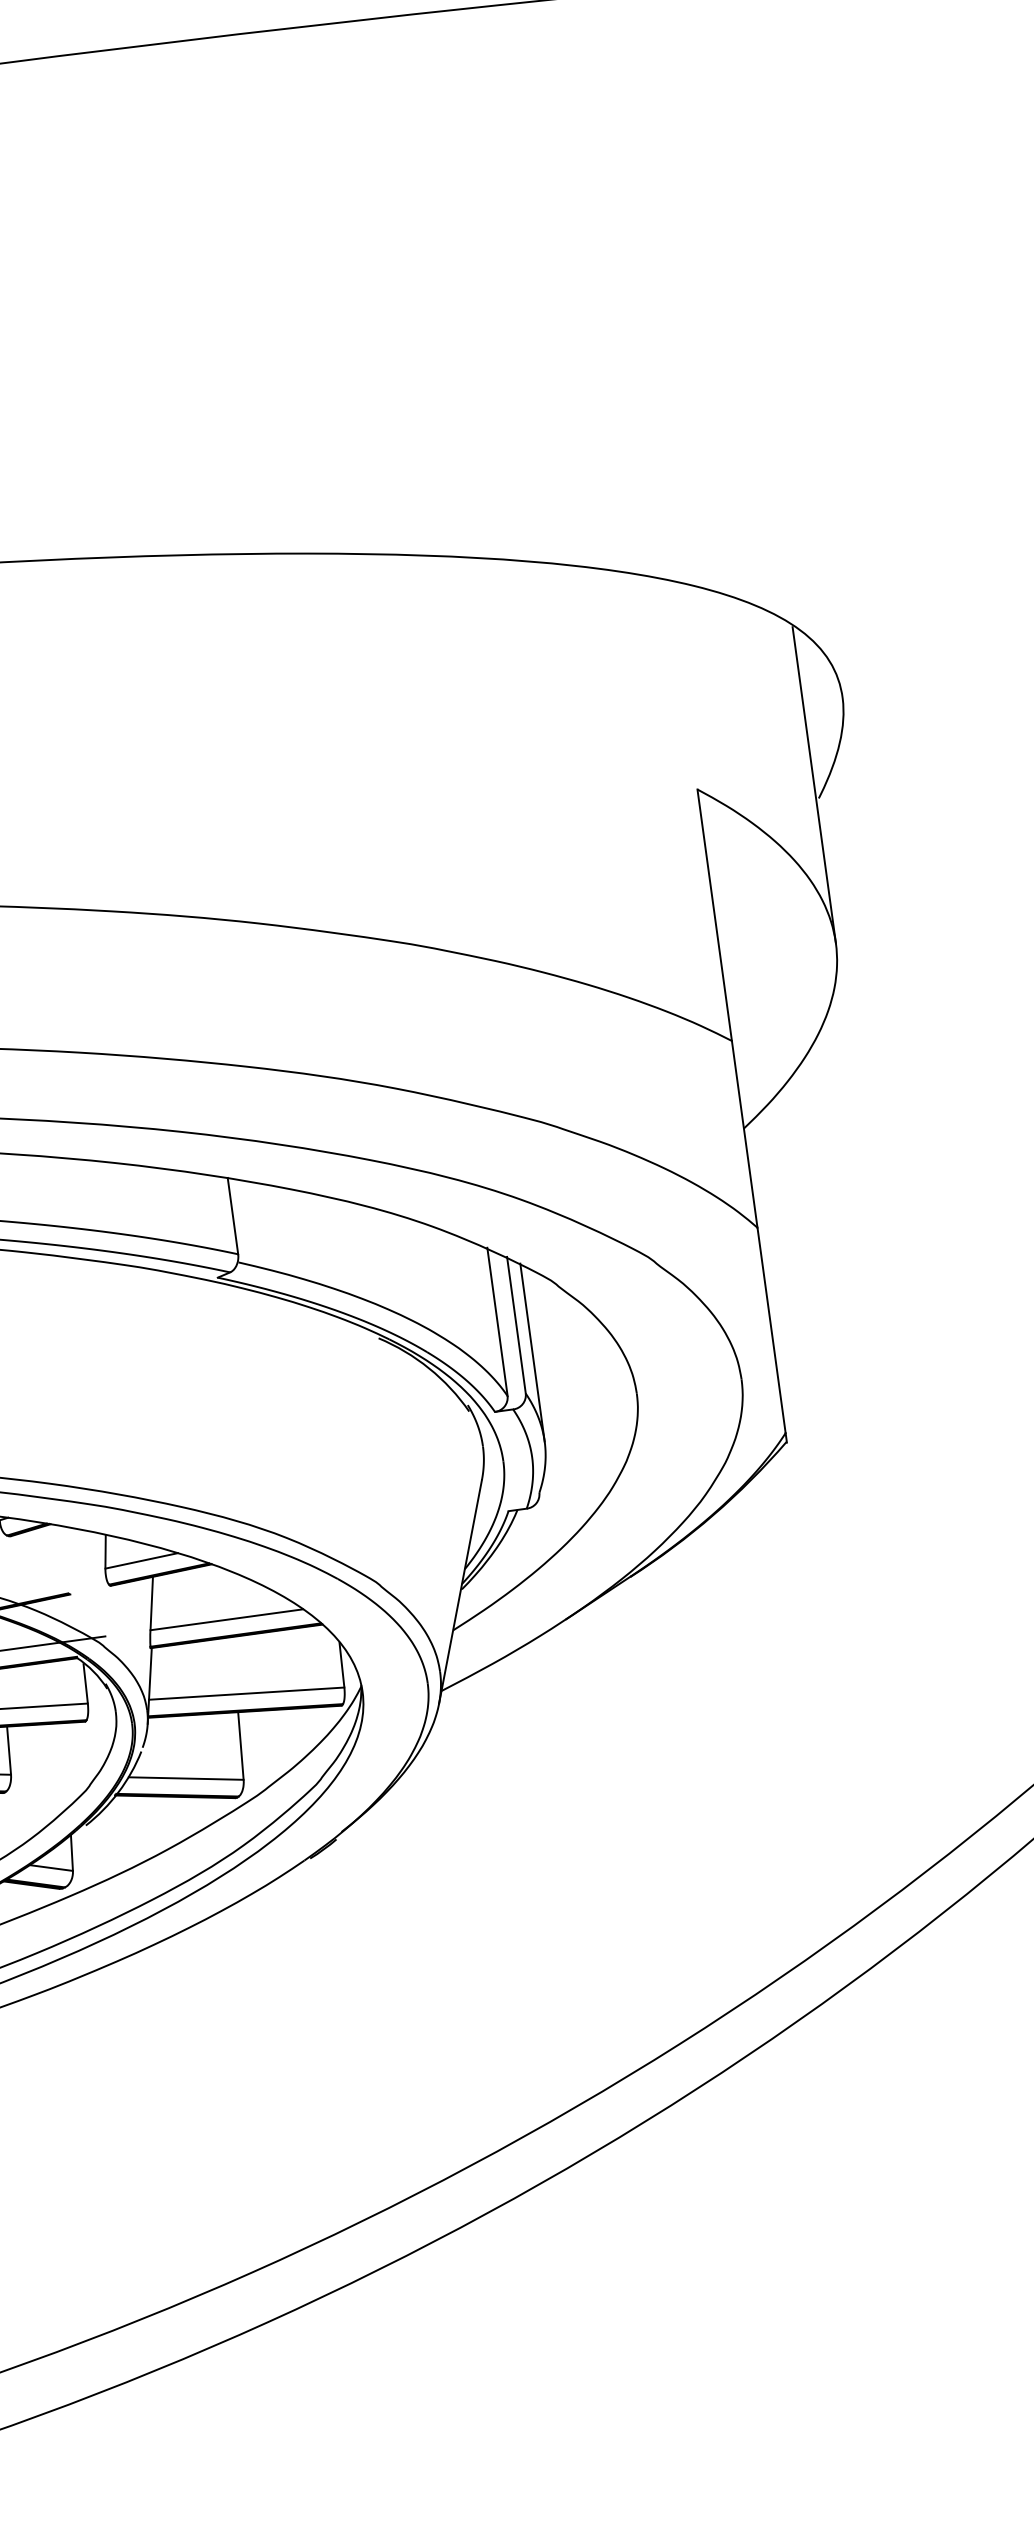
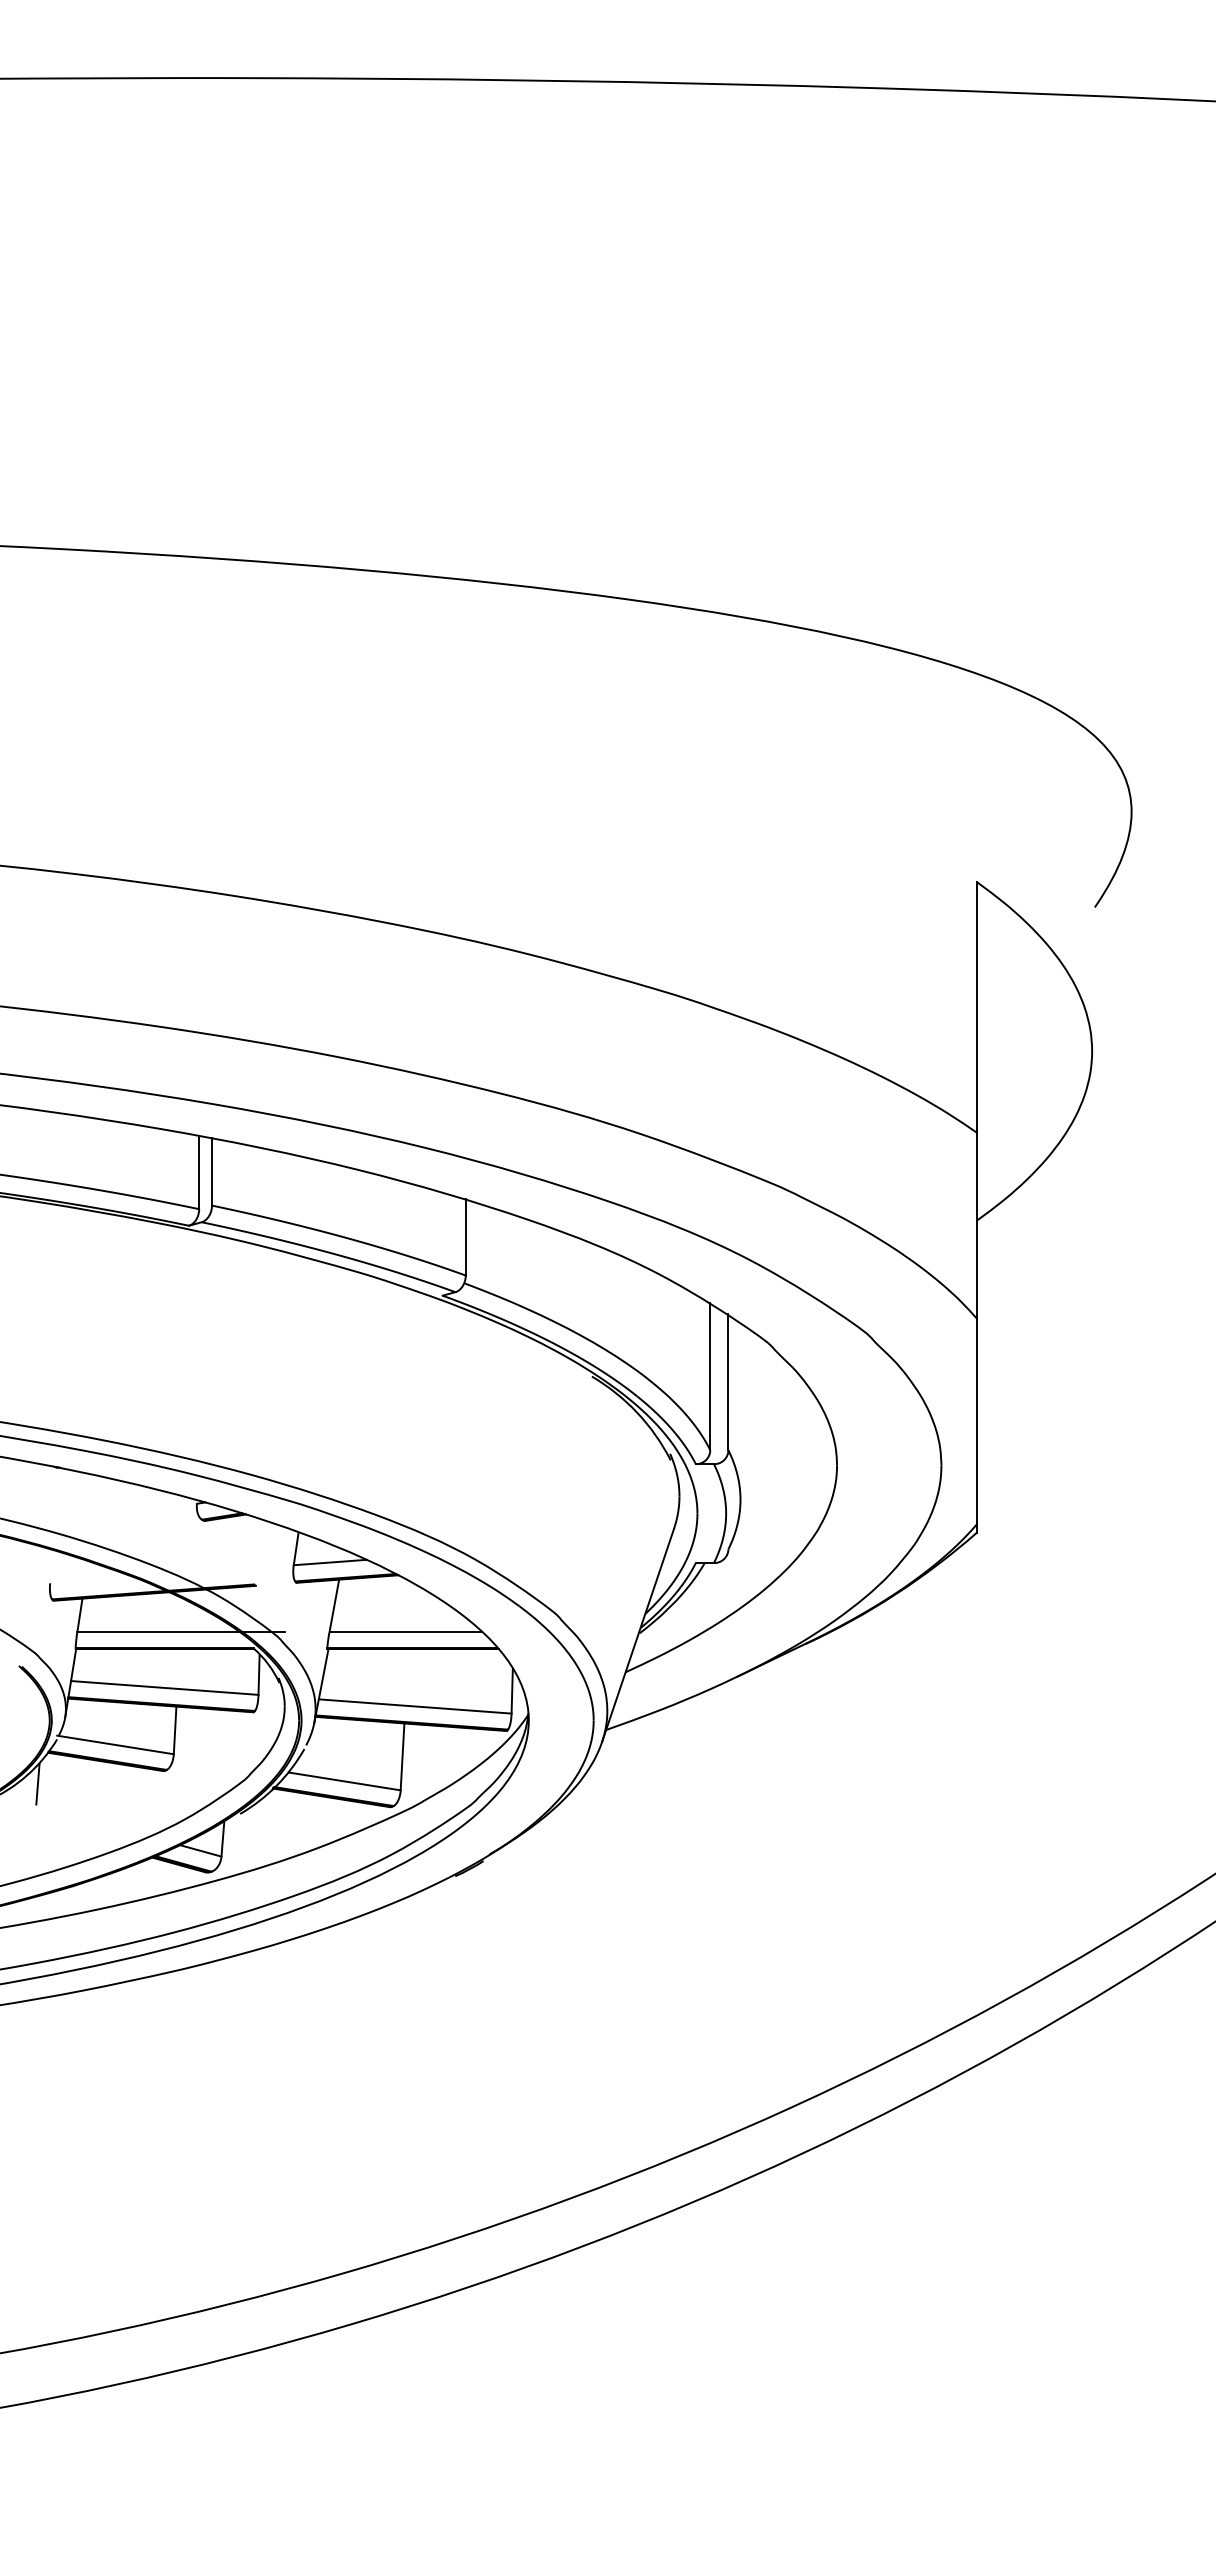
line: (814, 784) -> (1092, 893), removed
line: (532, 1351) -> (740, 1410), removed

